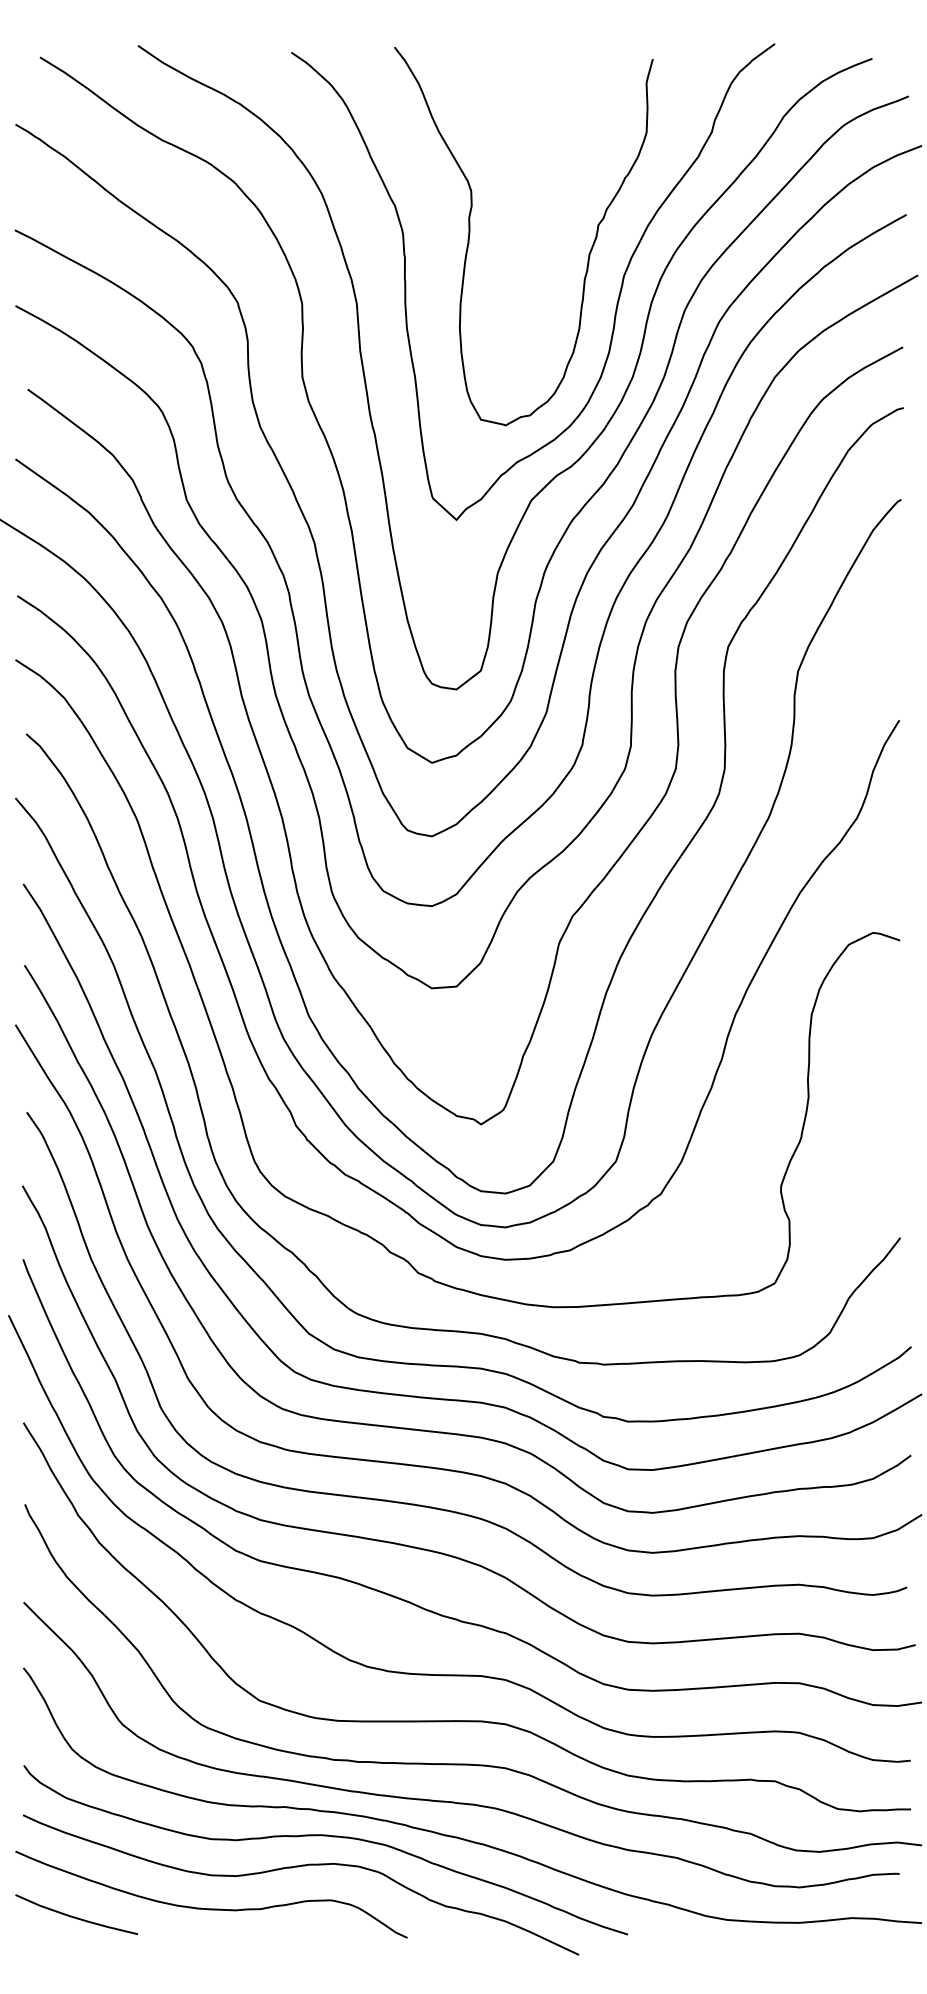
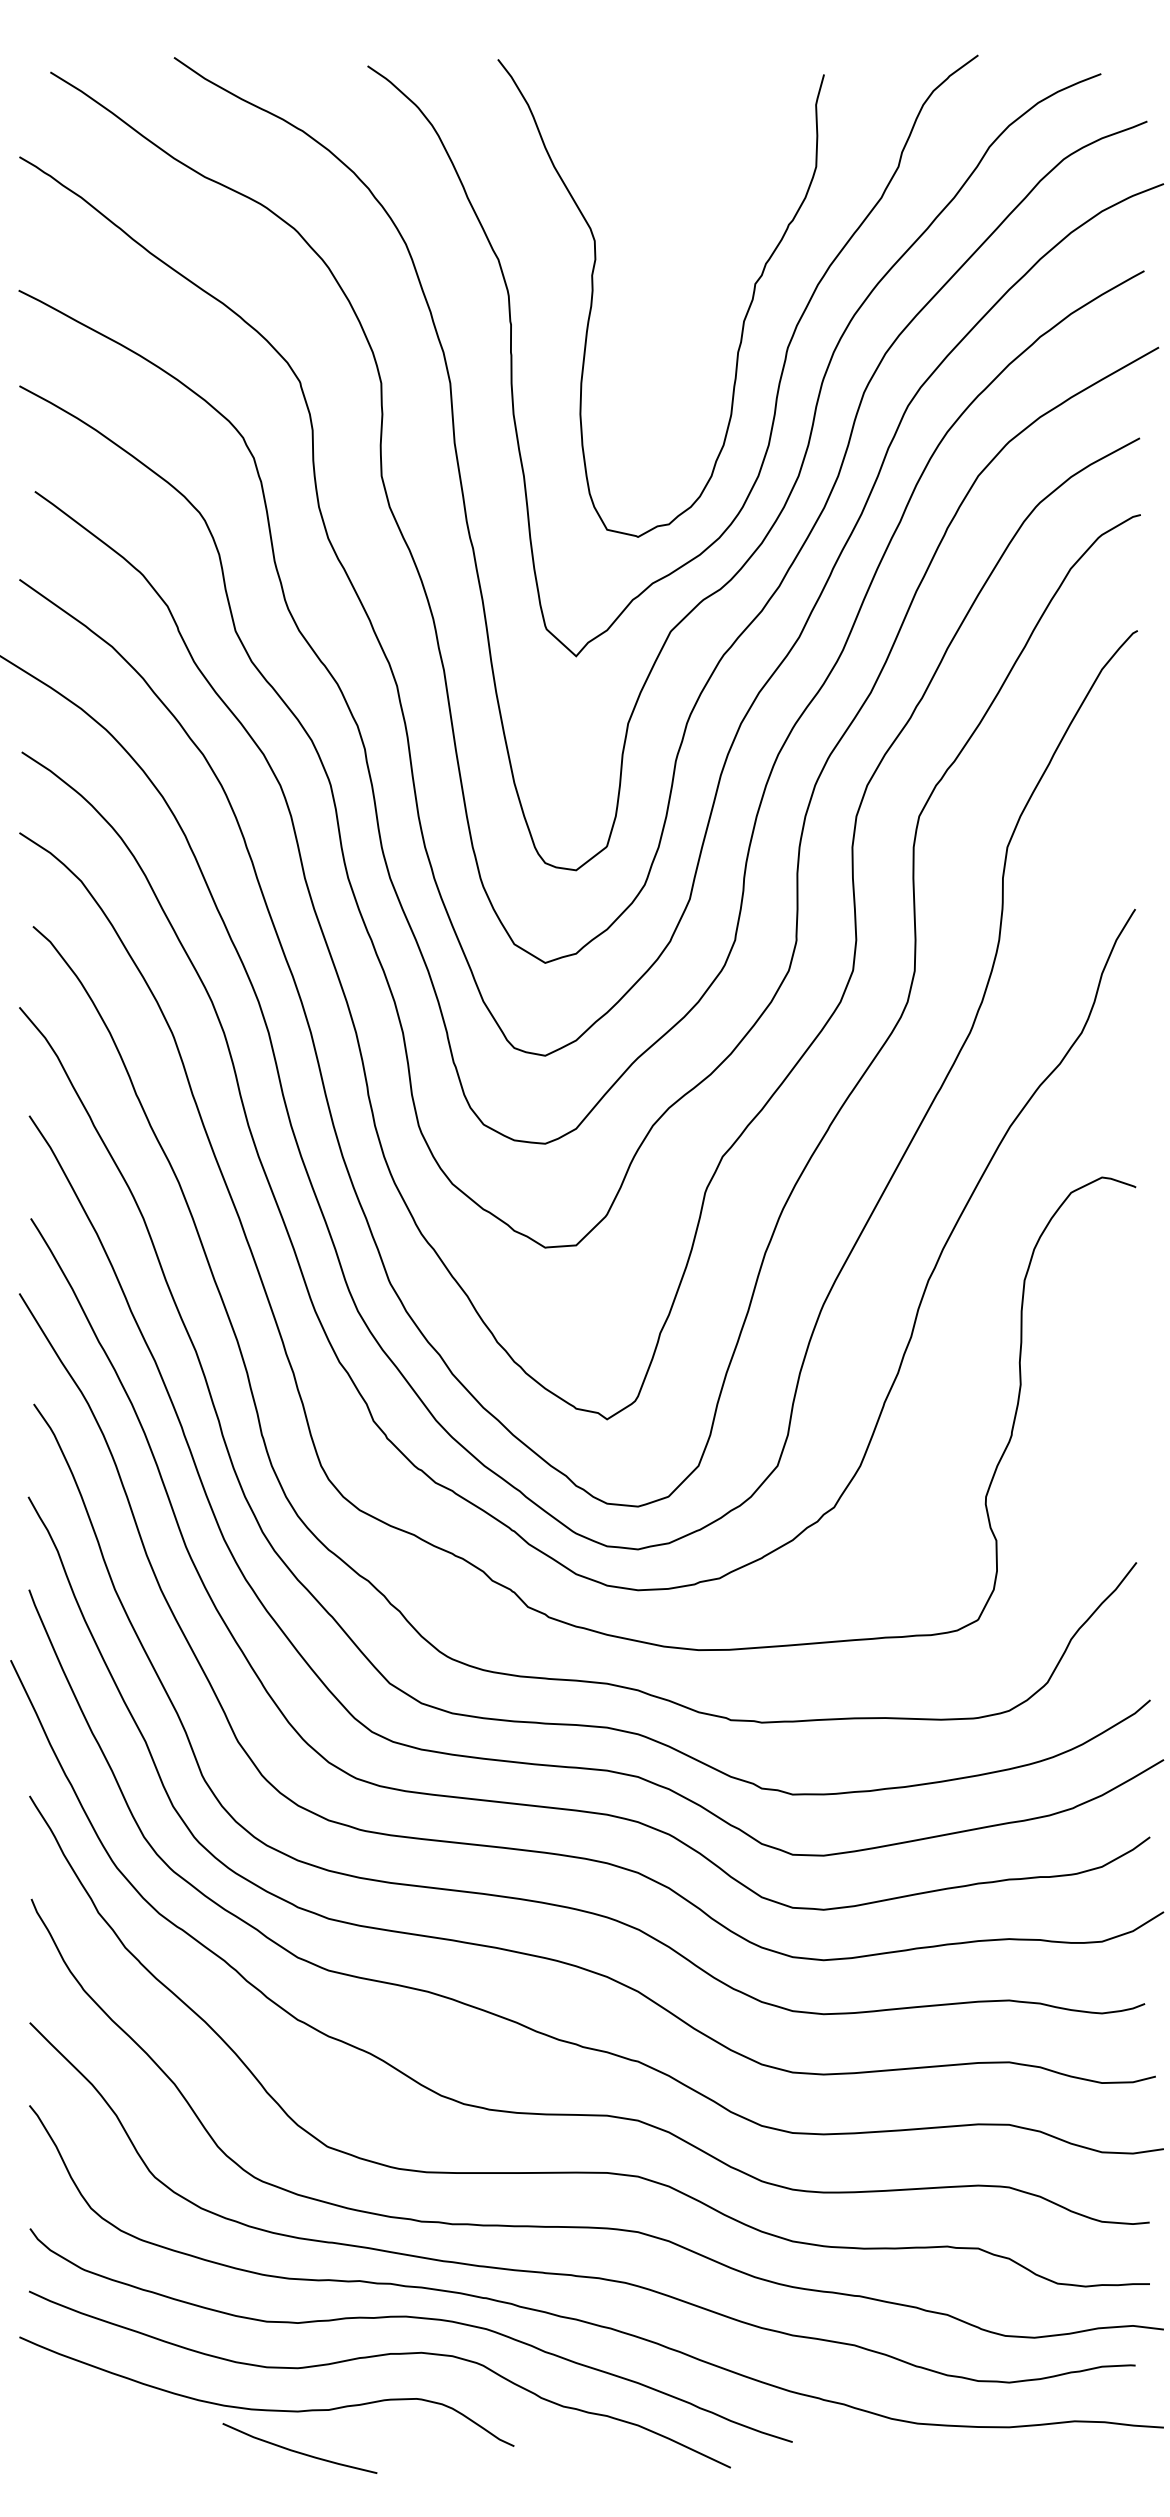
curve: (75, 1916) -> (298, 2450), moved

